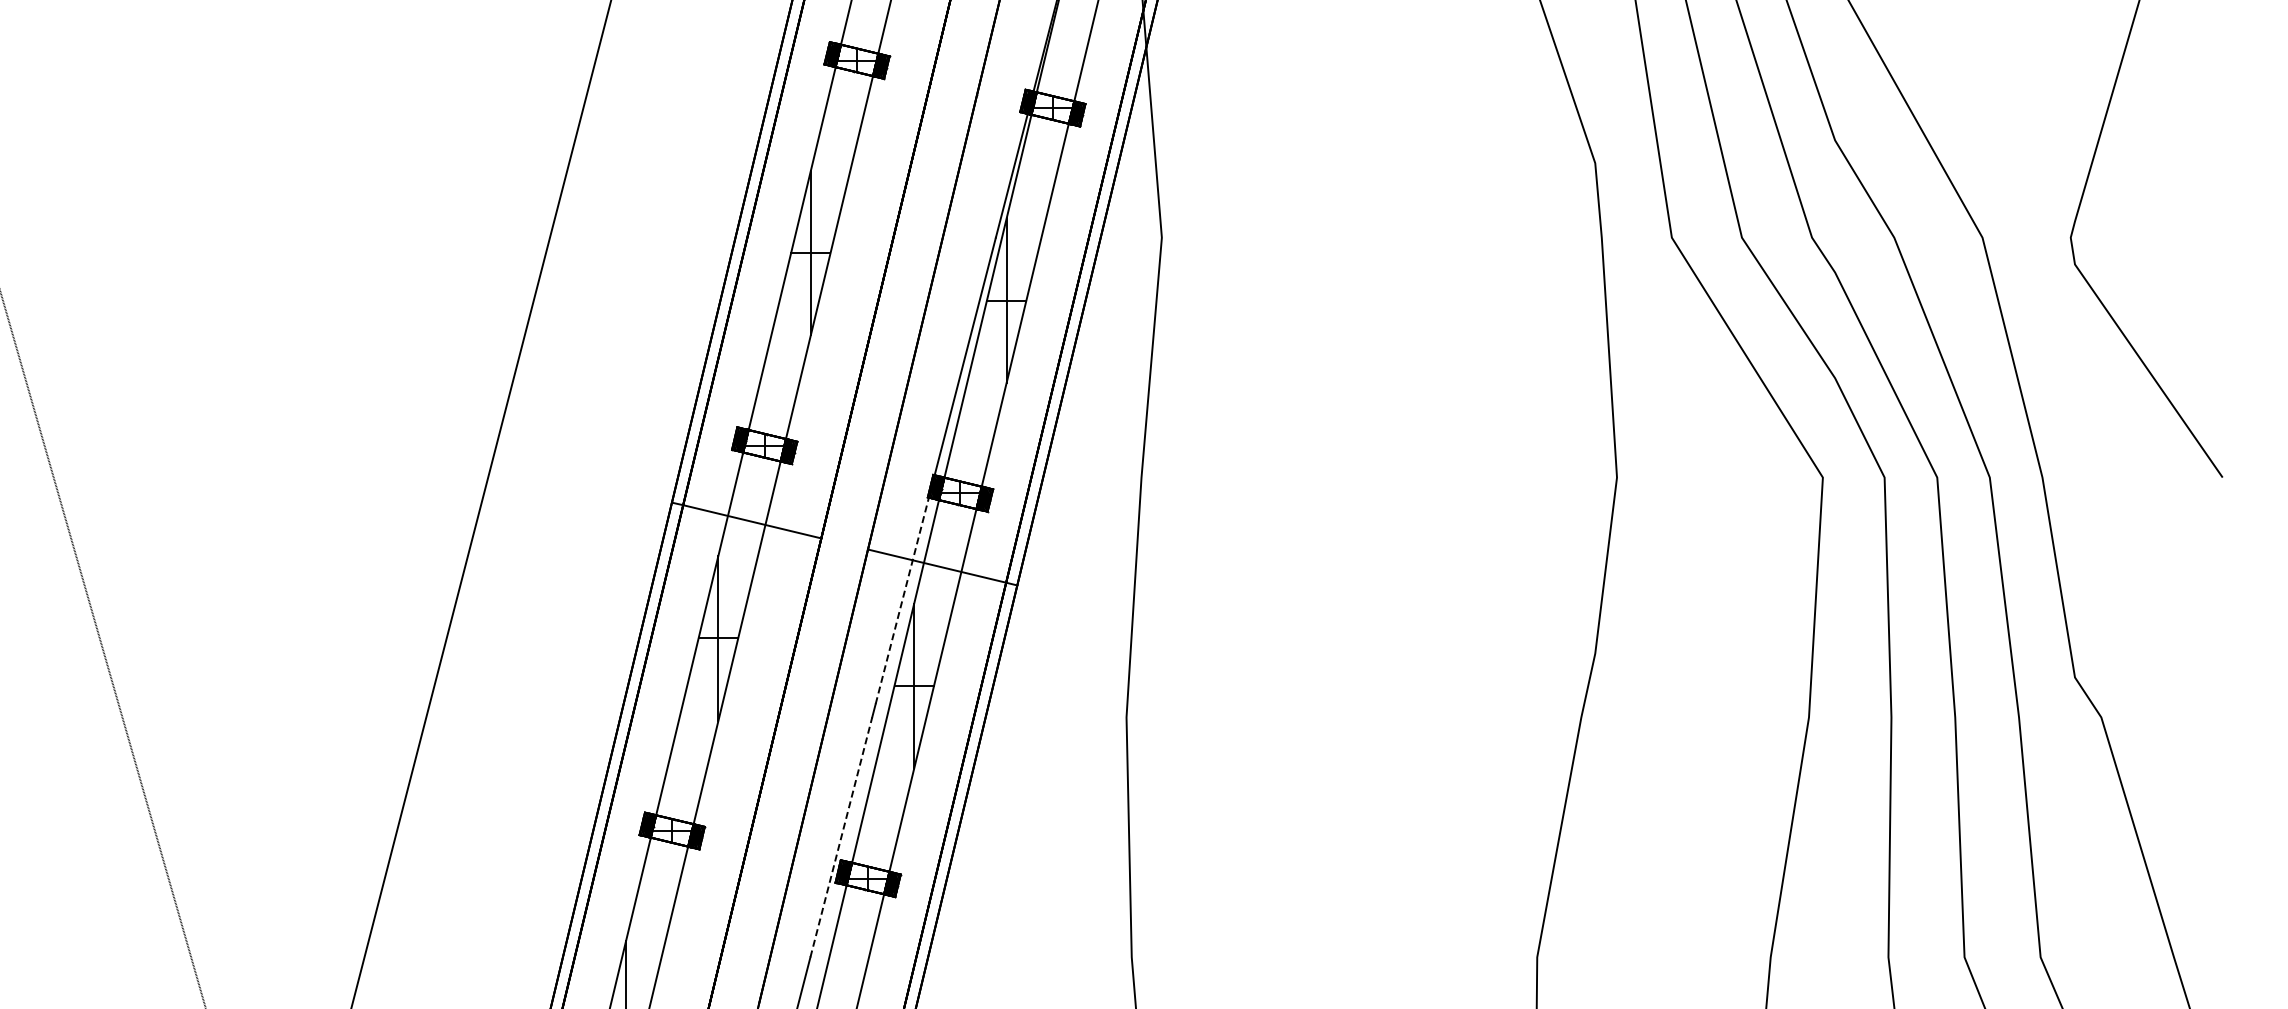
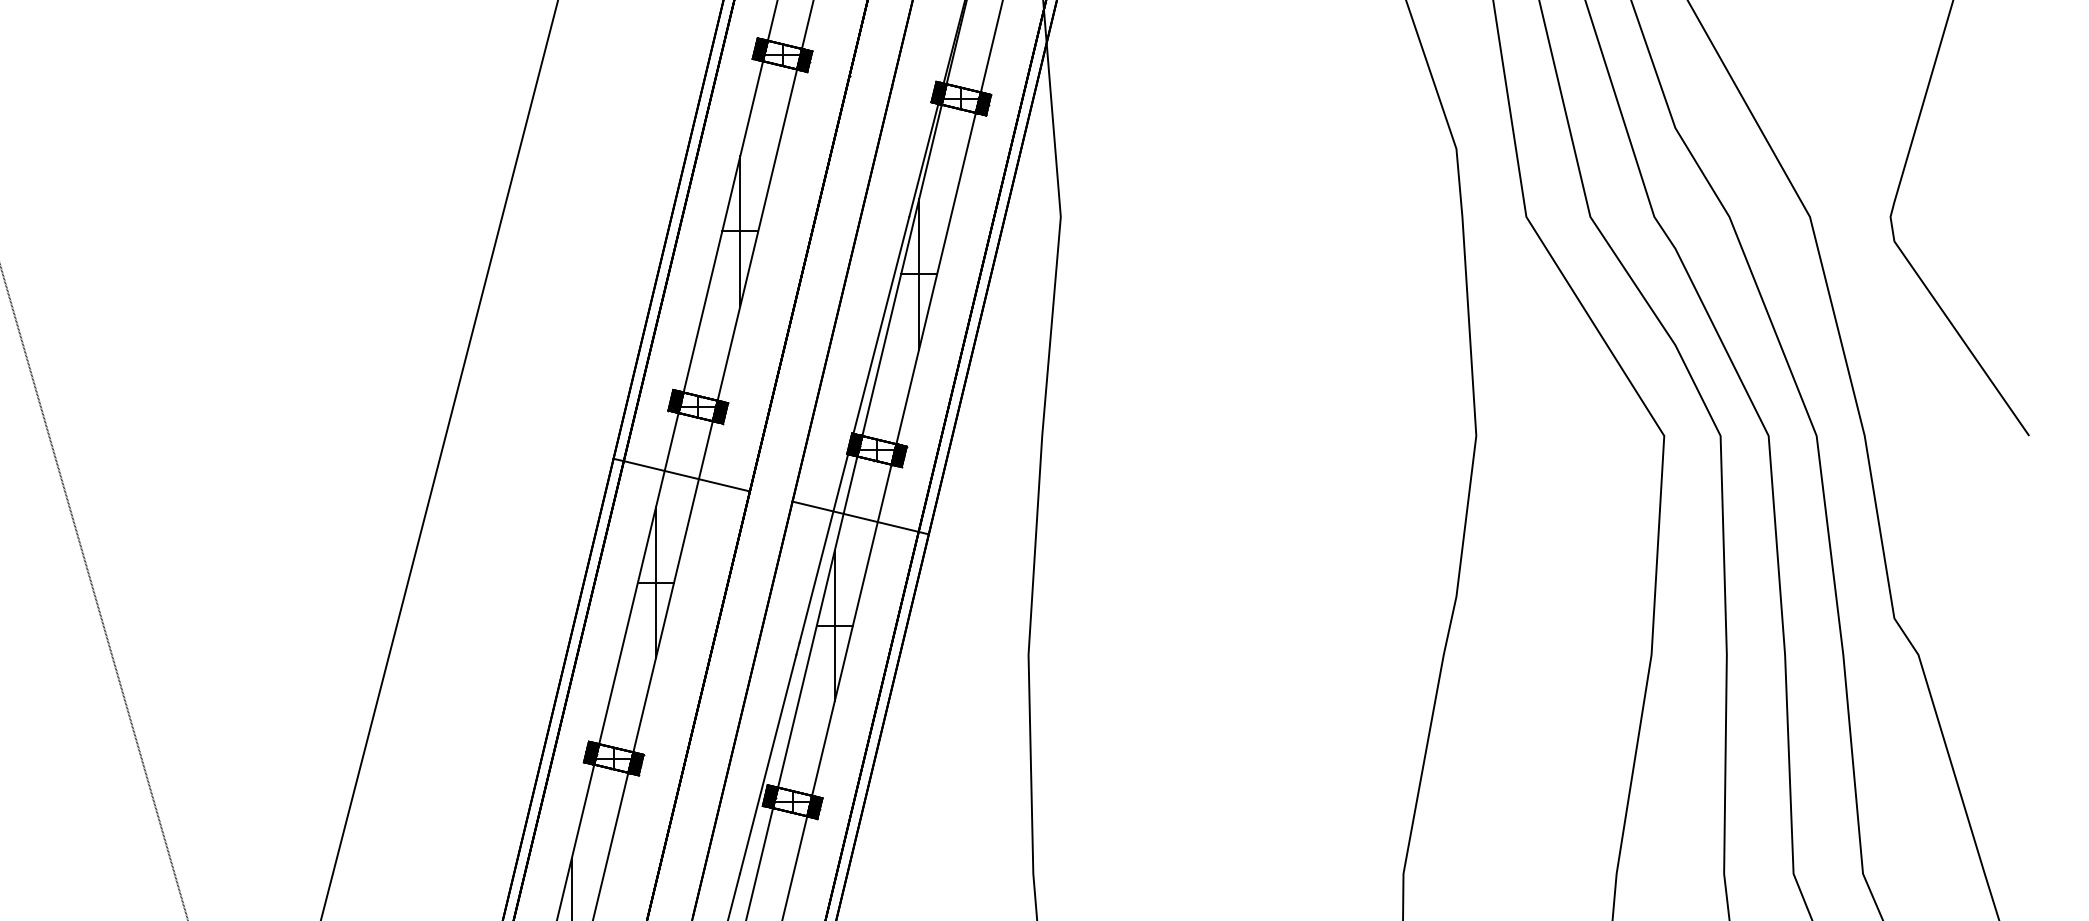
line: (904, 590) -> (825, 539), dashed -> solid
line: (841, 837) -> (768, 764), dashed -> solid

